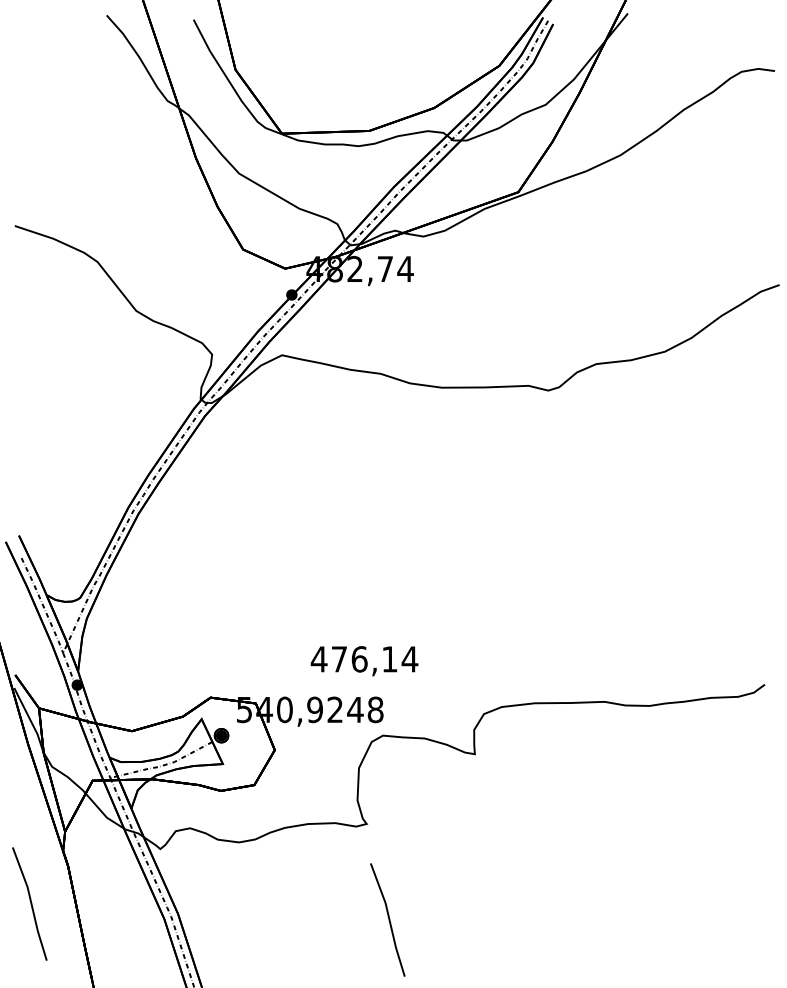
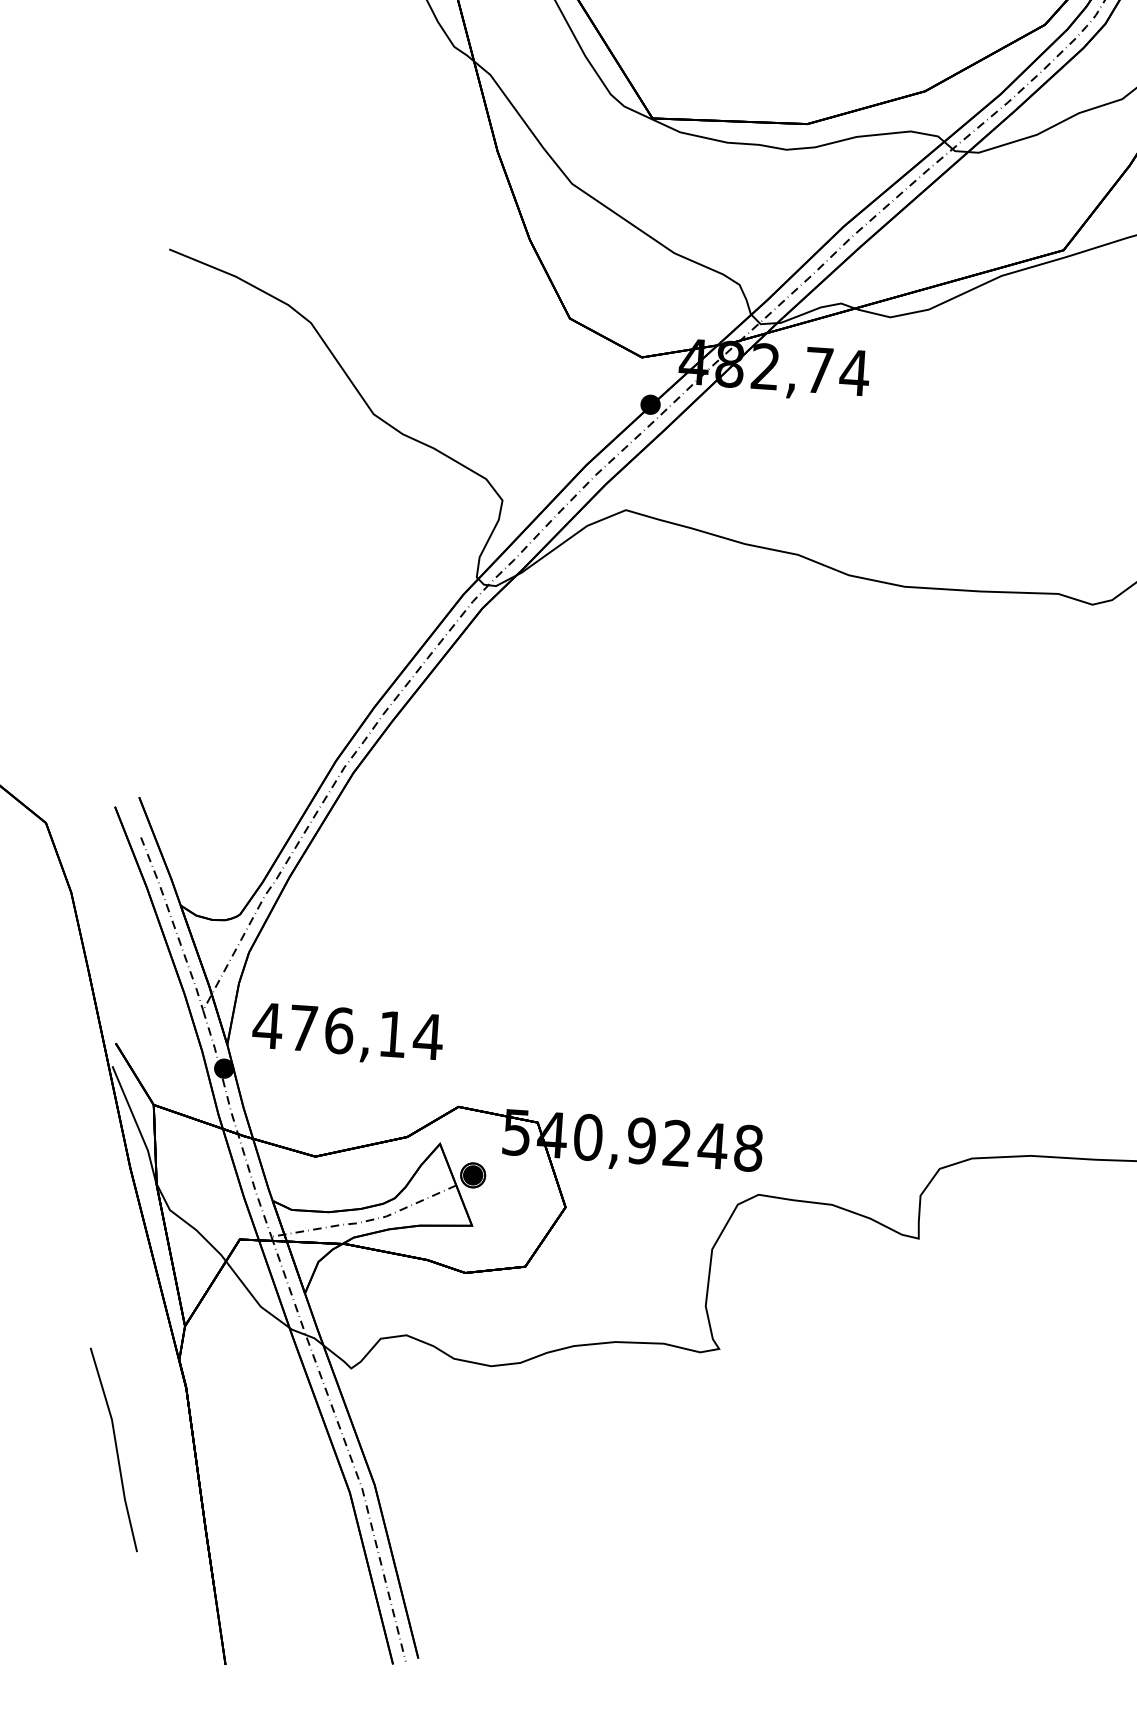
text: (364, 661) -> (347, 1035), moved
line: (388, 919) -> (746, 1520), removed

